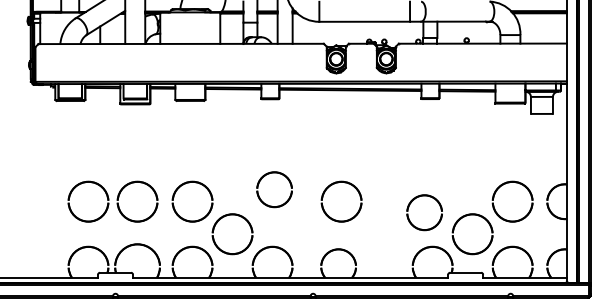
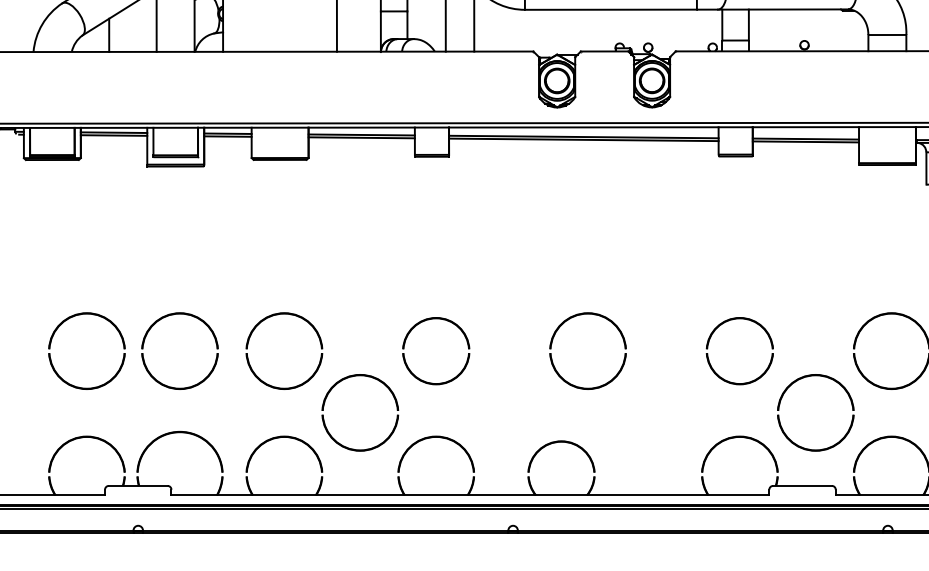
part: (269, 174) -> (426, 322), moved
part: (338, 183) -> (582, 316), moved
part: (419, 197) -> (730, 322), moved

